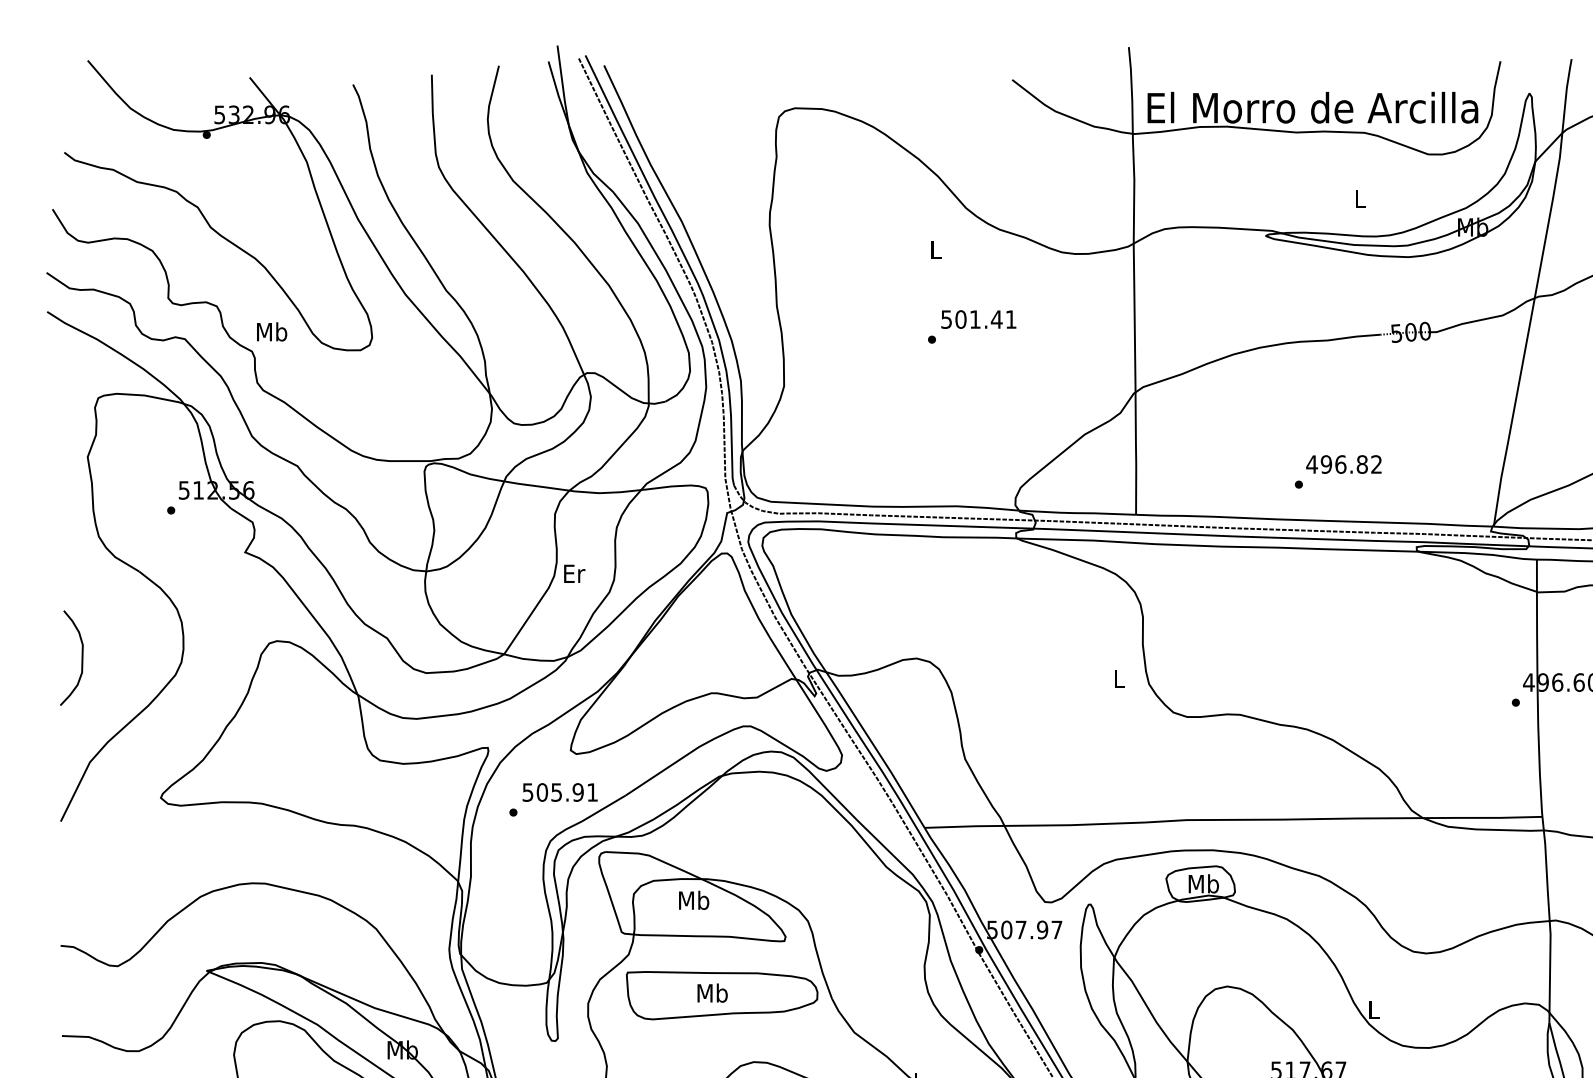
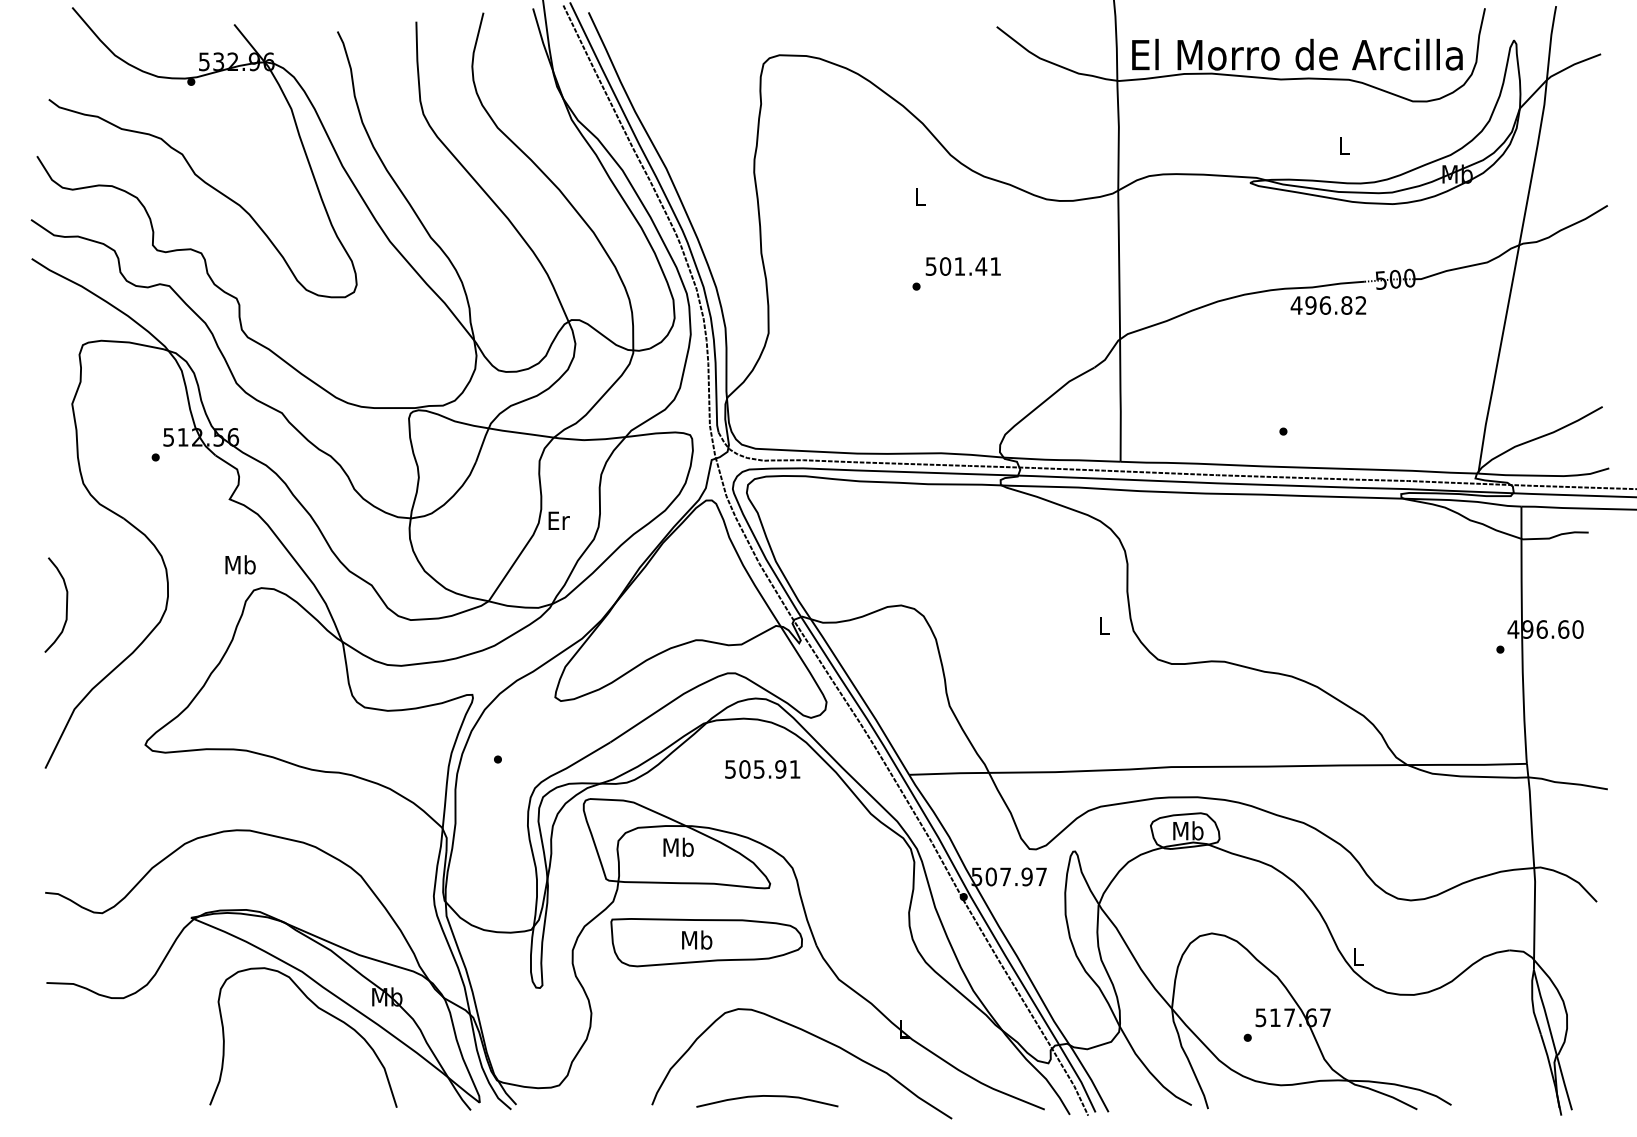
text: (271, 331) -> (240, 564), moved
text: (1343, 464) -> (1328, 305), moved
text: (559, 792) -> (762, 769), moved

